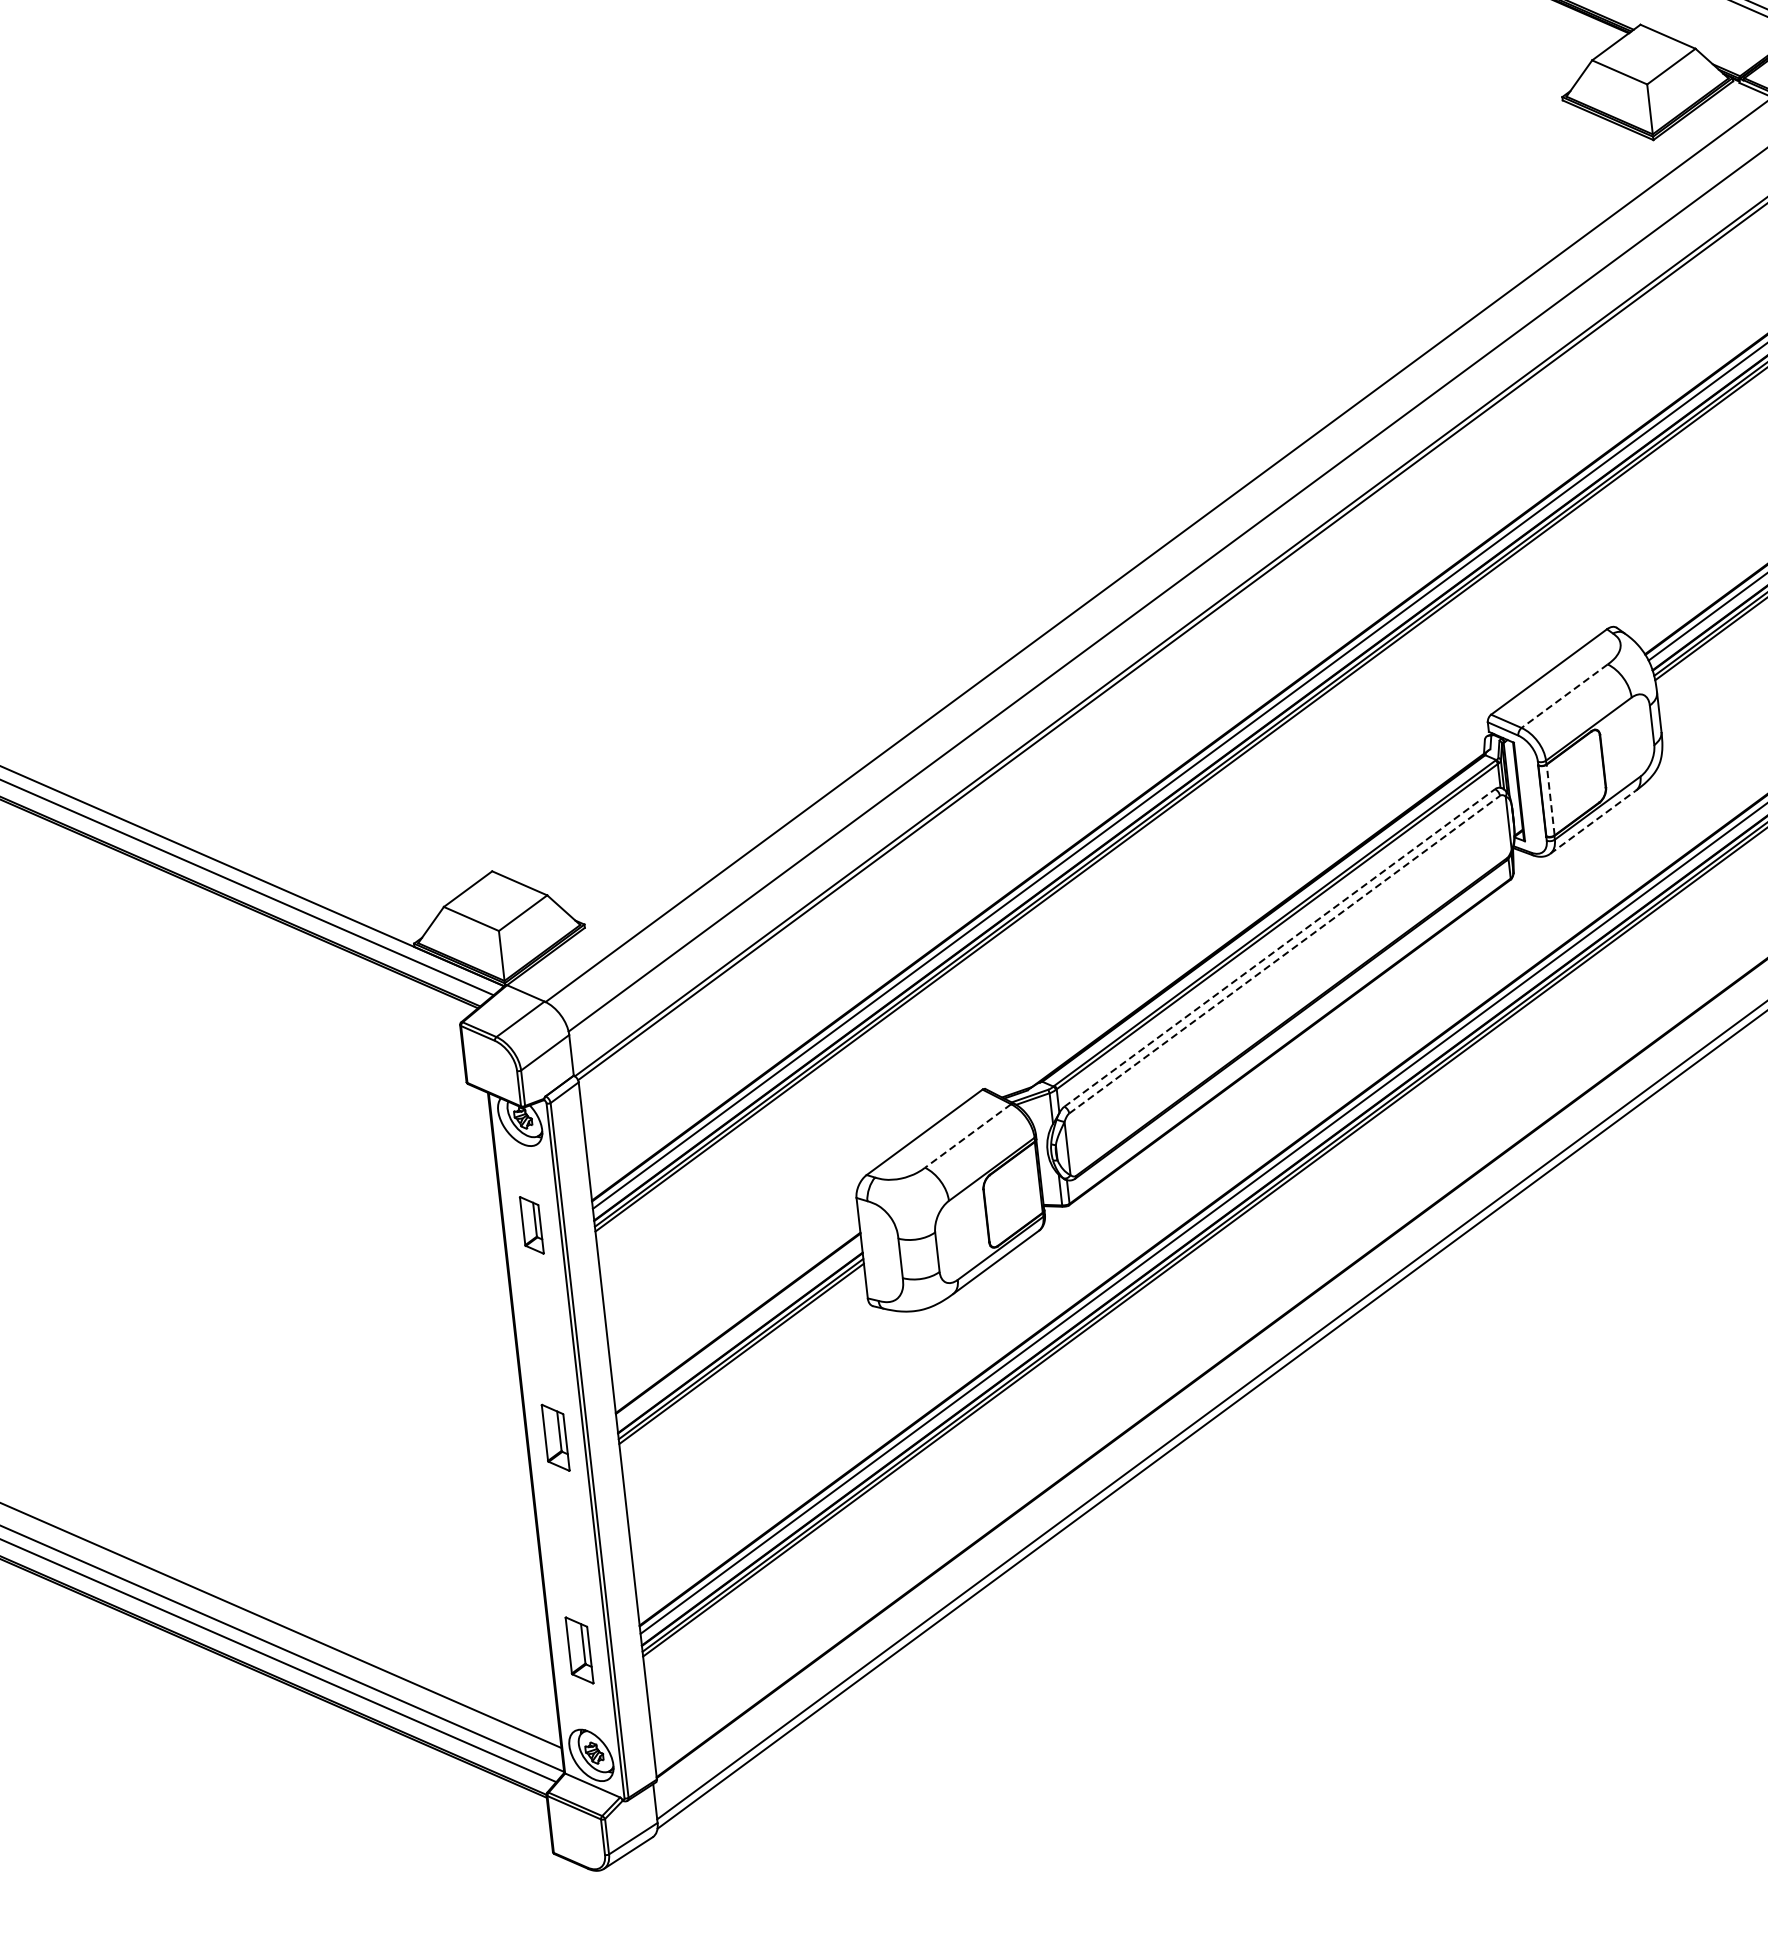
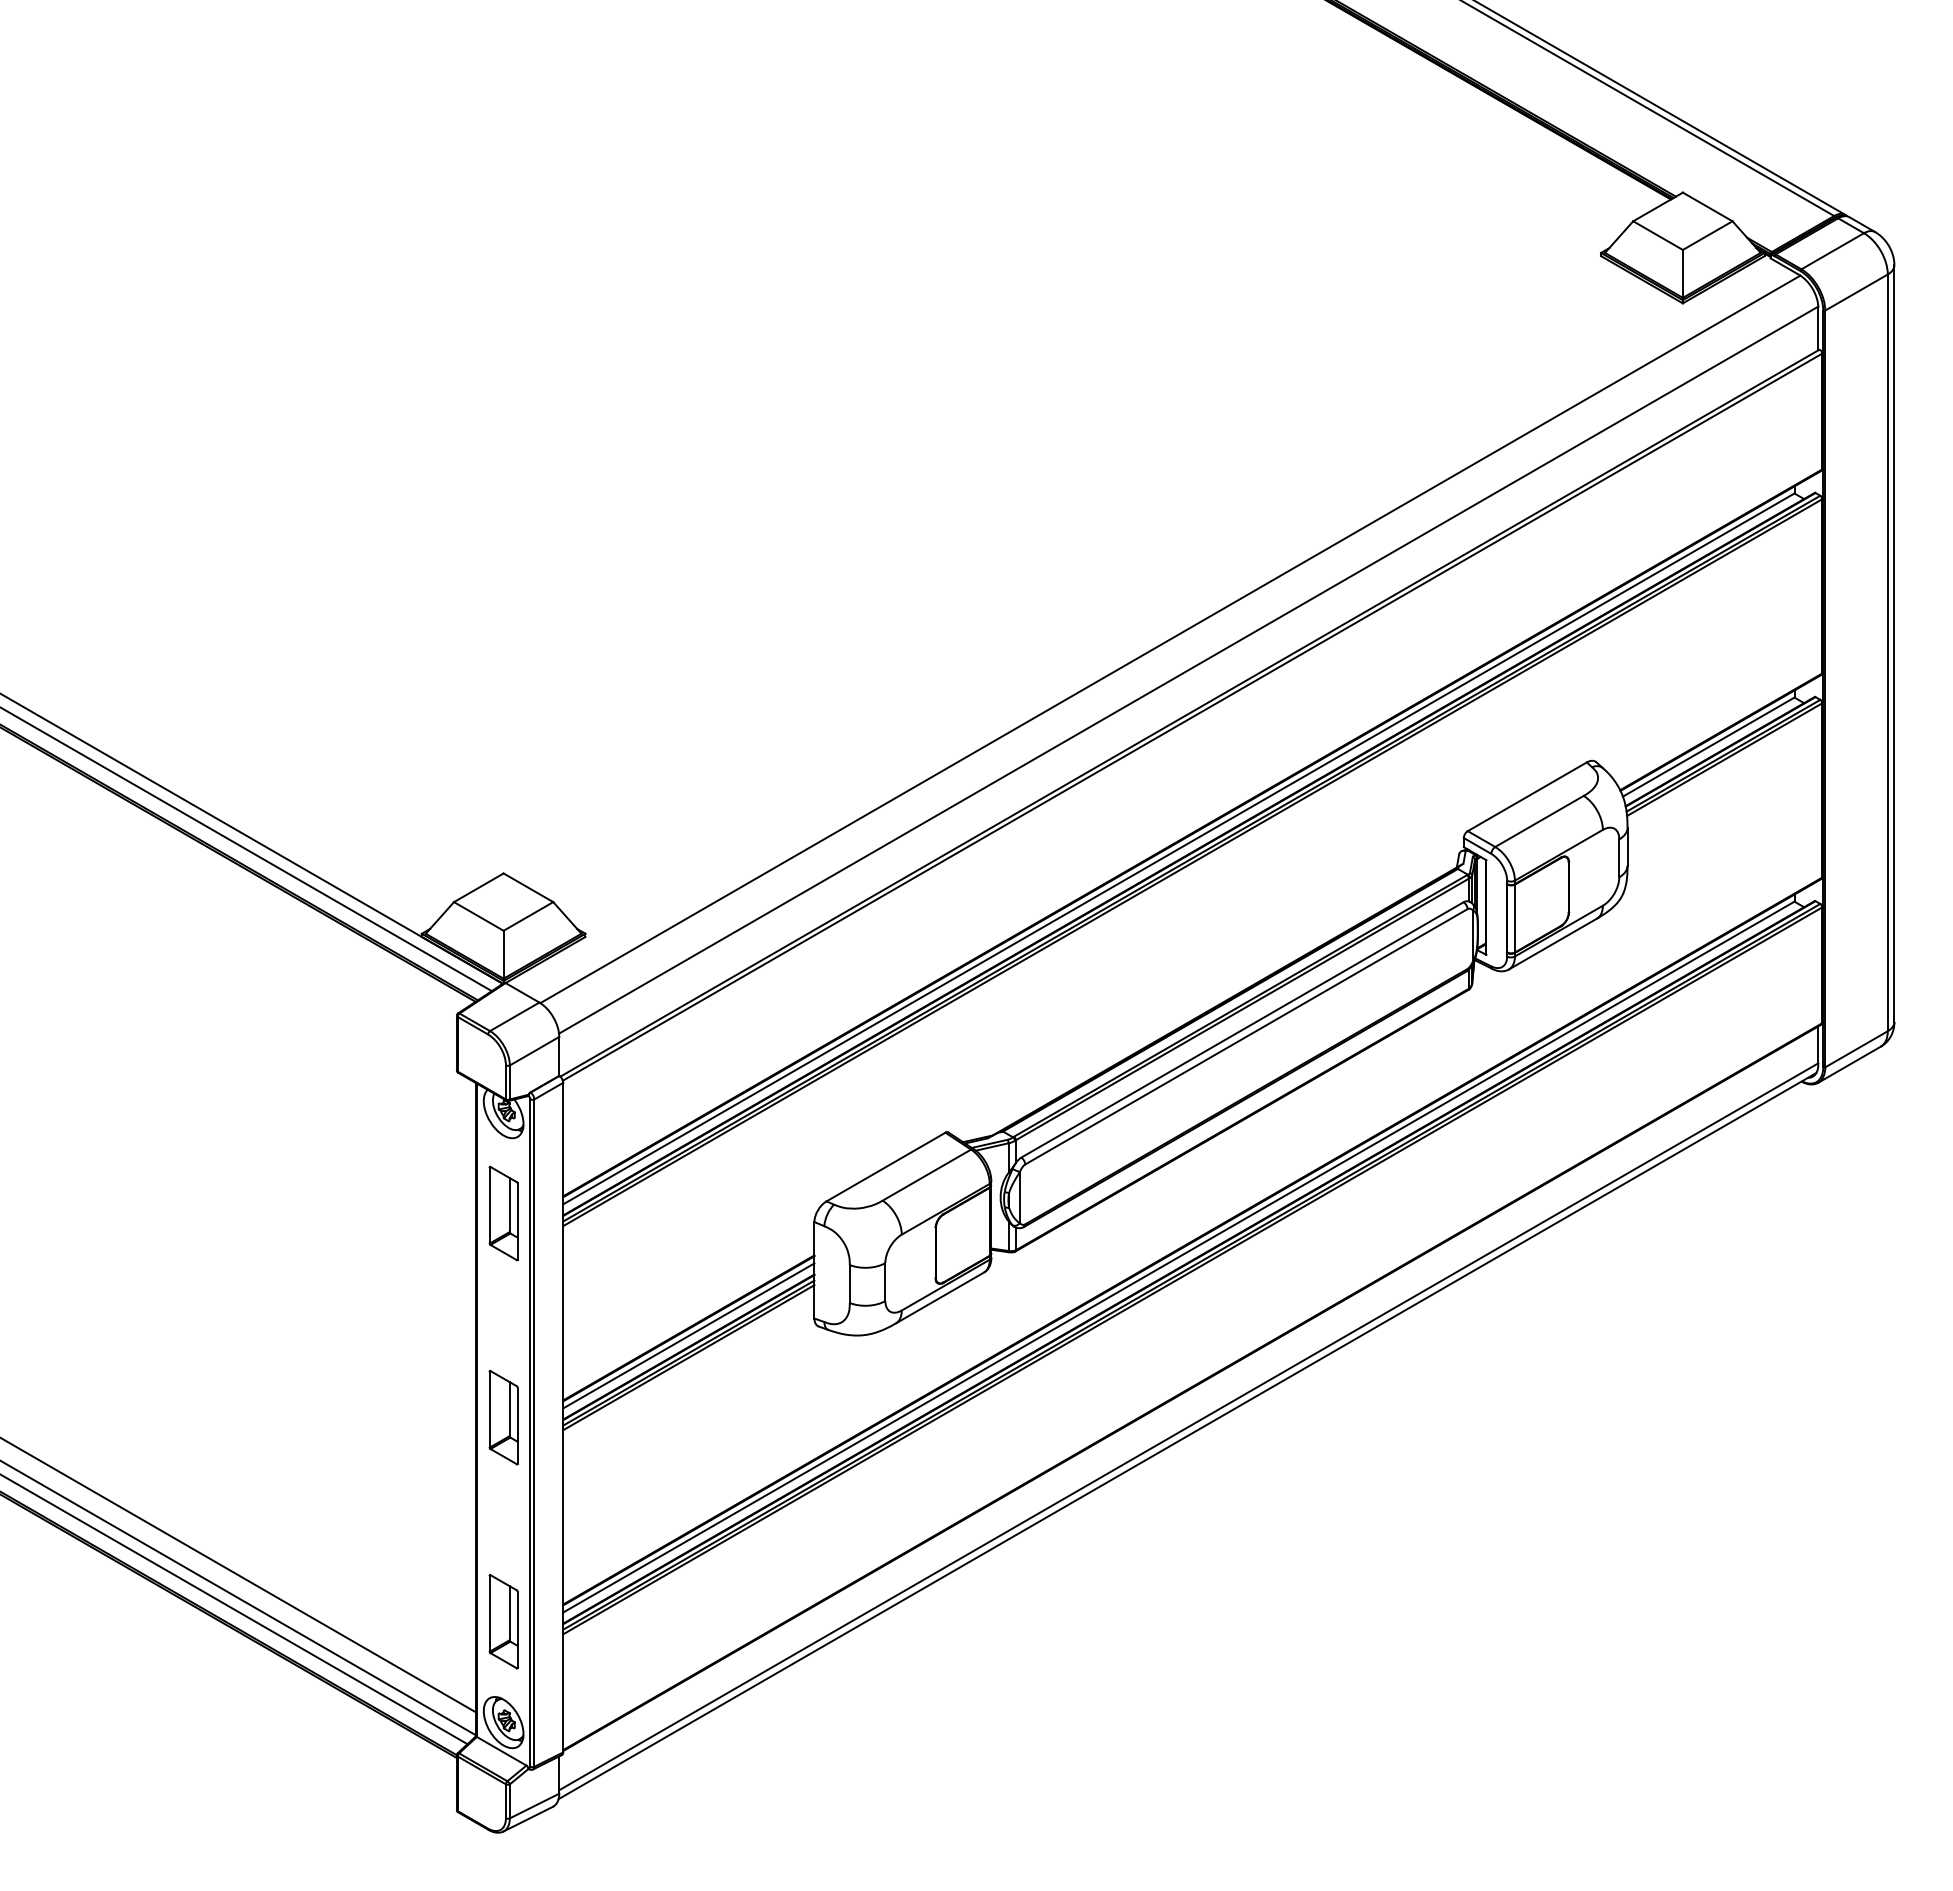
line: (1564, 696) -> (1539, 821), dashed -> solid
line: (1551, 800) -> (1515, 918), dashed -> solid
line: (1593, 822) -> (1553, 944), dashed -> solid
line: (1279, 947) -> (1242, 1029), dashed -> solid
line: (1284, 954) -> (1246, 1036), dashed -> solid
line: (967, 1136) -> (926, 1175), dashed -> solid
part: (531, 1225) -> (503, 1213), size x1.67
line: (738, 1330) -> (688, 1335), added
part: (555, 1437) -> (503, 1417), size x1.43
part: (579, 1650) -> (503, 1621), size x1.43

